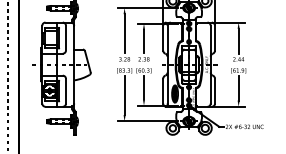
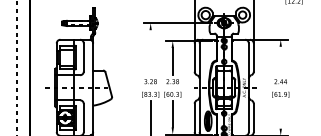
line: (124, 33) -> (150, 52), removed
line: (238, 40) -> (280, 60), removed
line: (238, 87) -> (280, 113), removed

